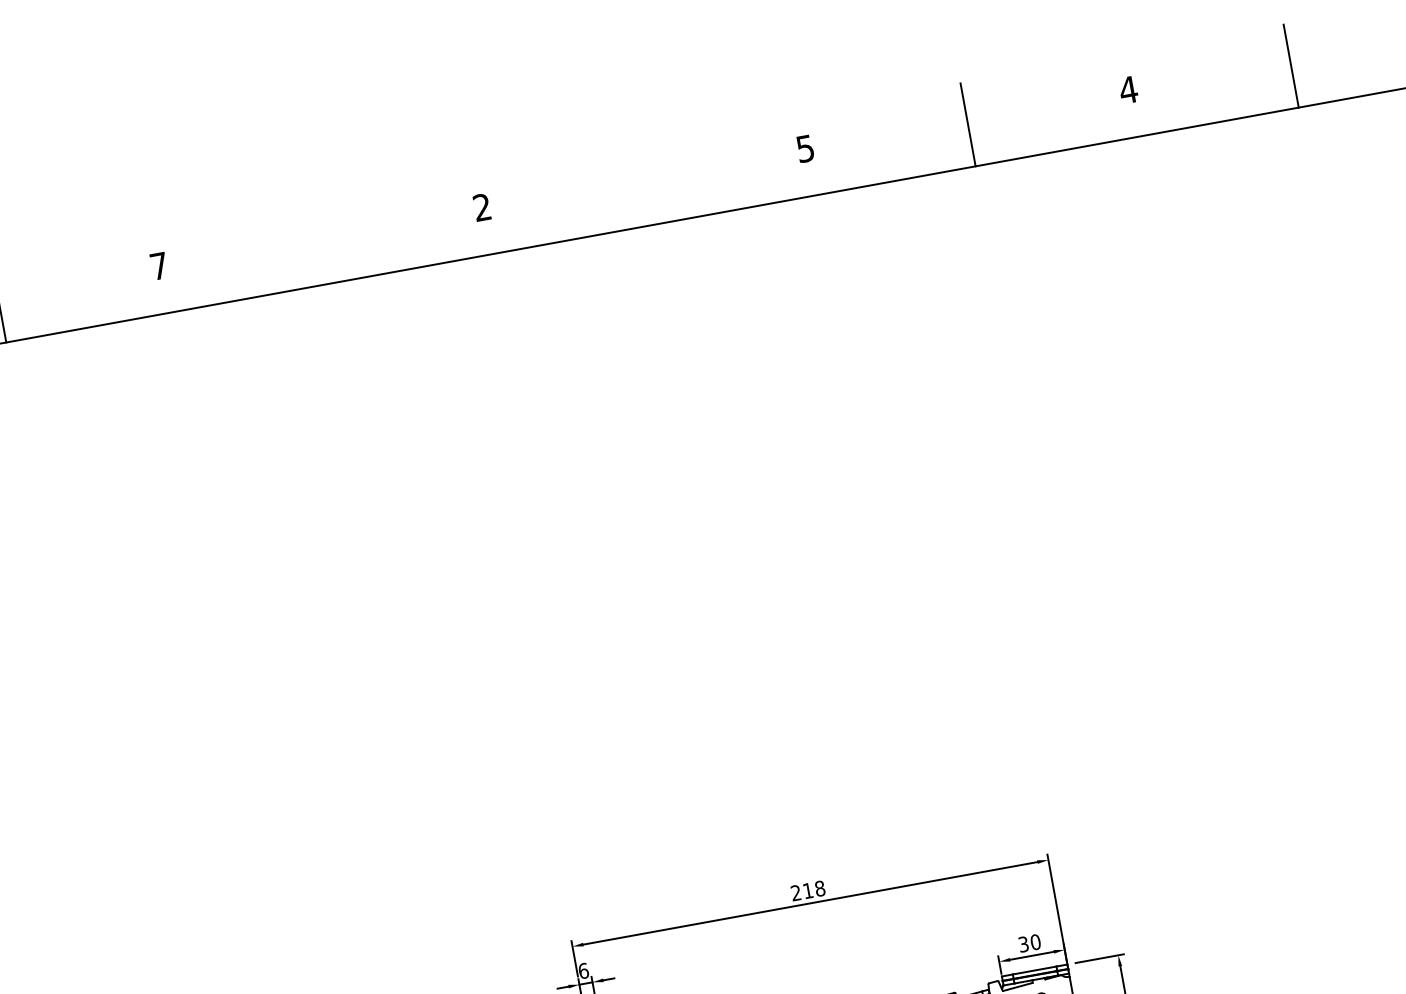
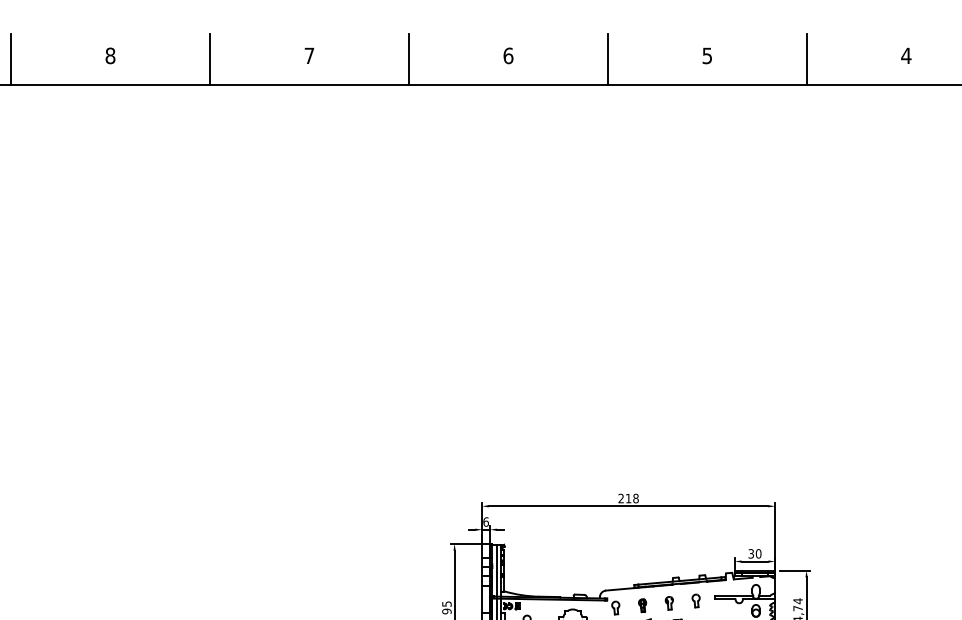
line: (643, 182) -> (607, 58), added
text: (482, 206) -> (508, 55), 2 -> 6
line: (322, 240) -> (409, 58), added

